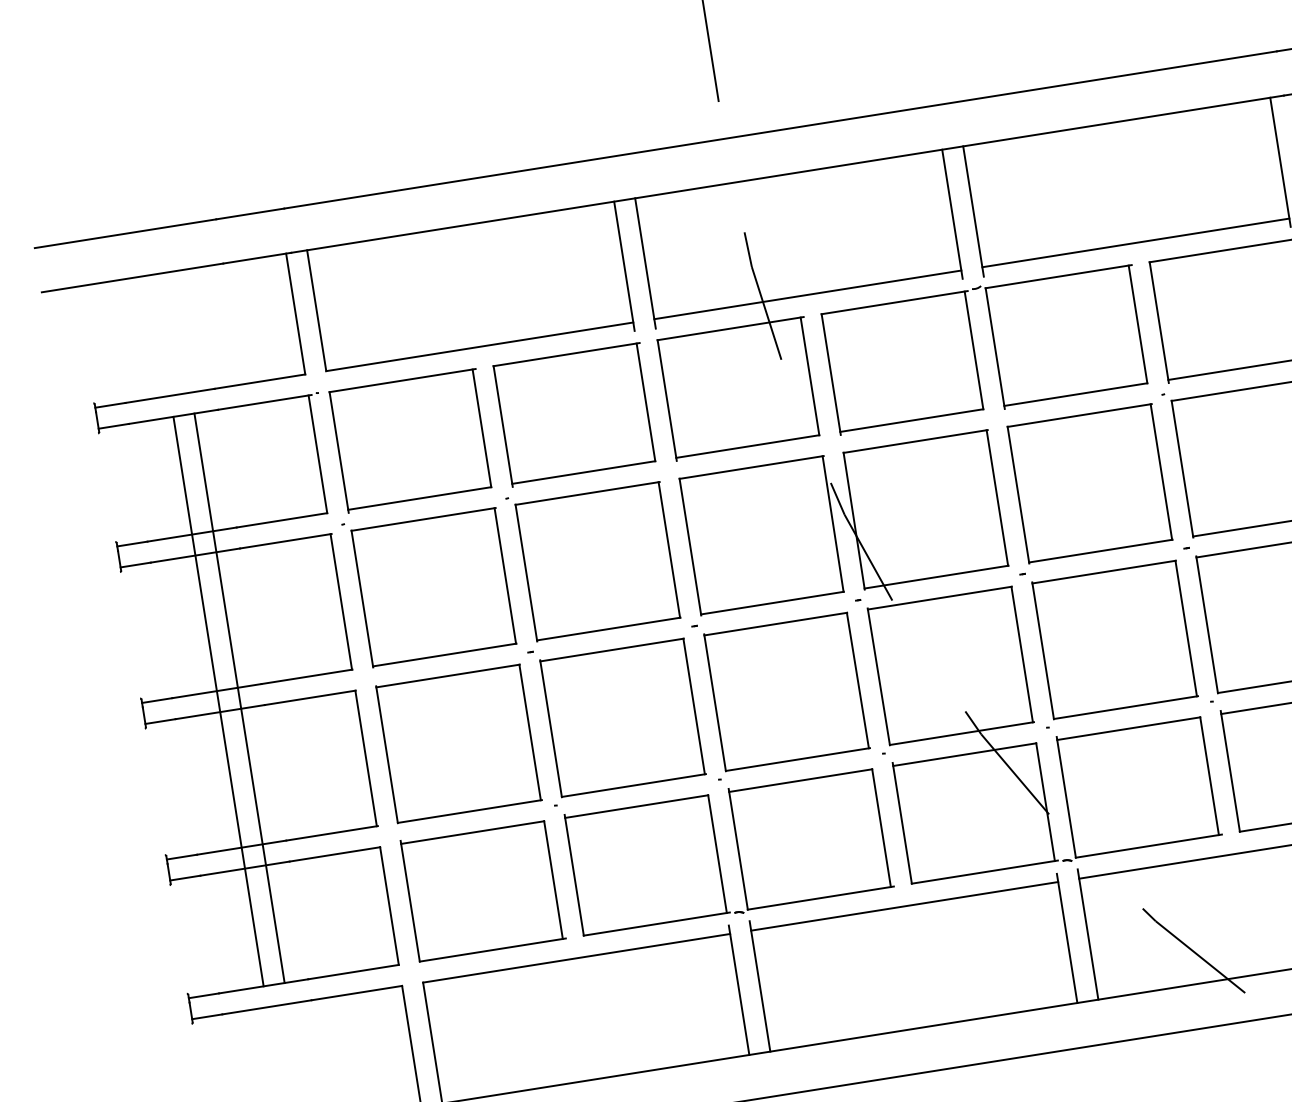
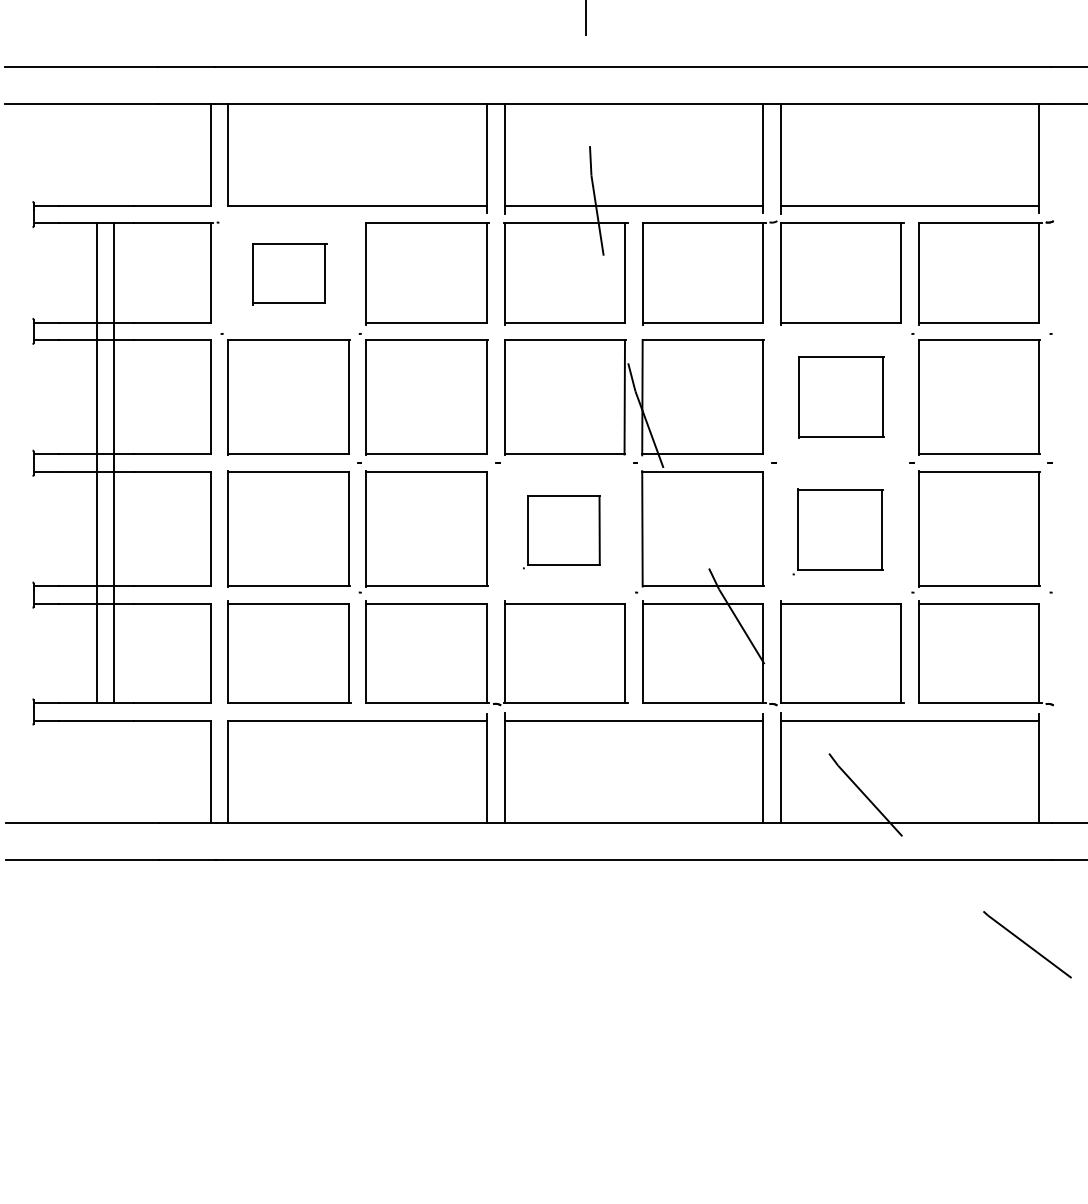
part: (411, 440) -> (289, 273), size x0.6
part: (1090, 483) -> (841, 397), size x0.7
part: (1110, 643) -> (837, 531), size x0.7
part: (783, 695) -> (561, 531), size x0.6

